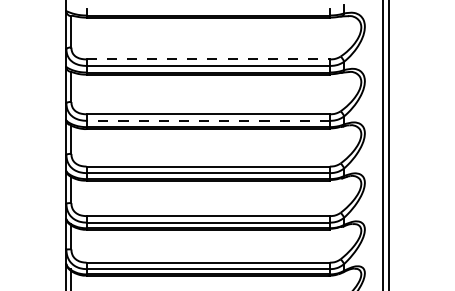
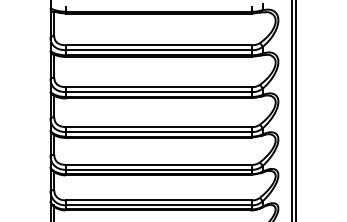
line: (208, 59) -> (158, 45), dashed -> solid
line: (208, 120) -> (158, 91), dashed -> solid

